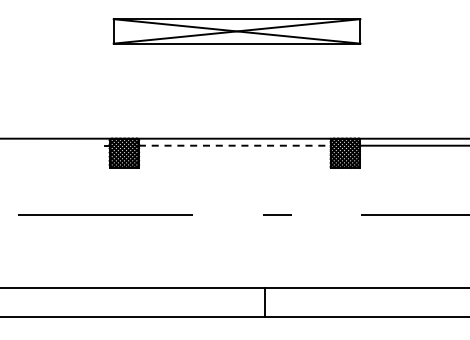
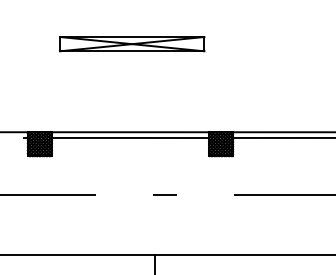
part: (236, 30) -> (131, 43), size x0.71
line: (234, 145) -> (130, 137), dashed -> solid

